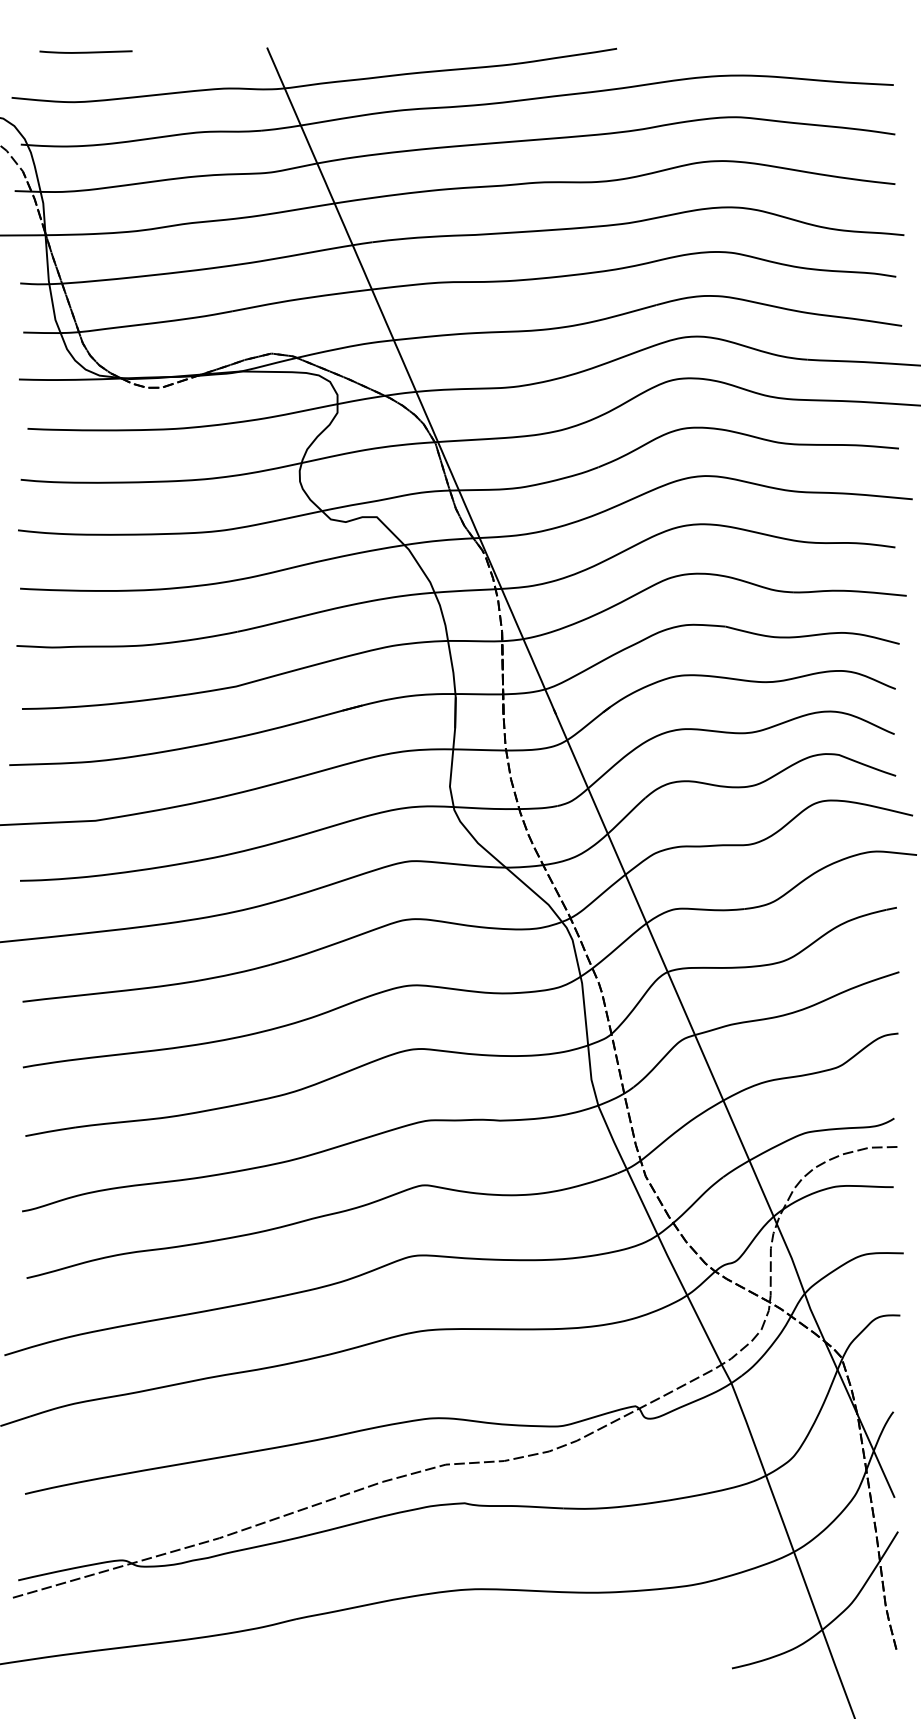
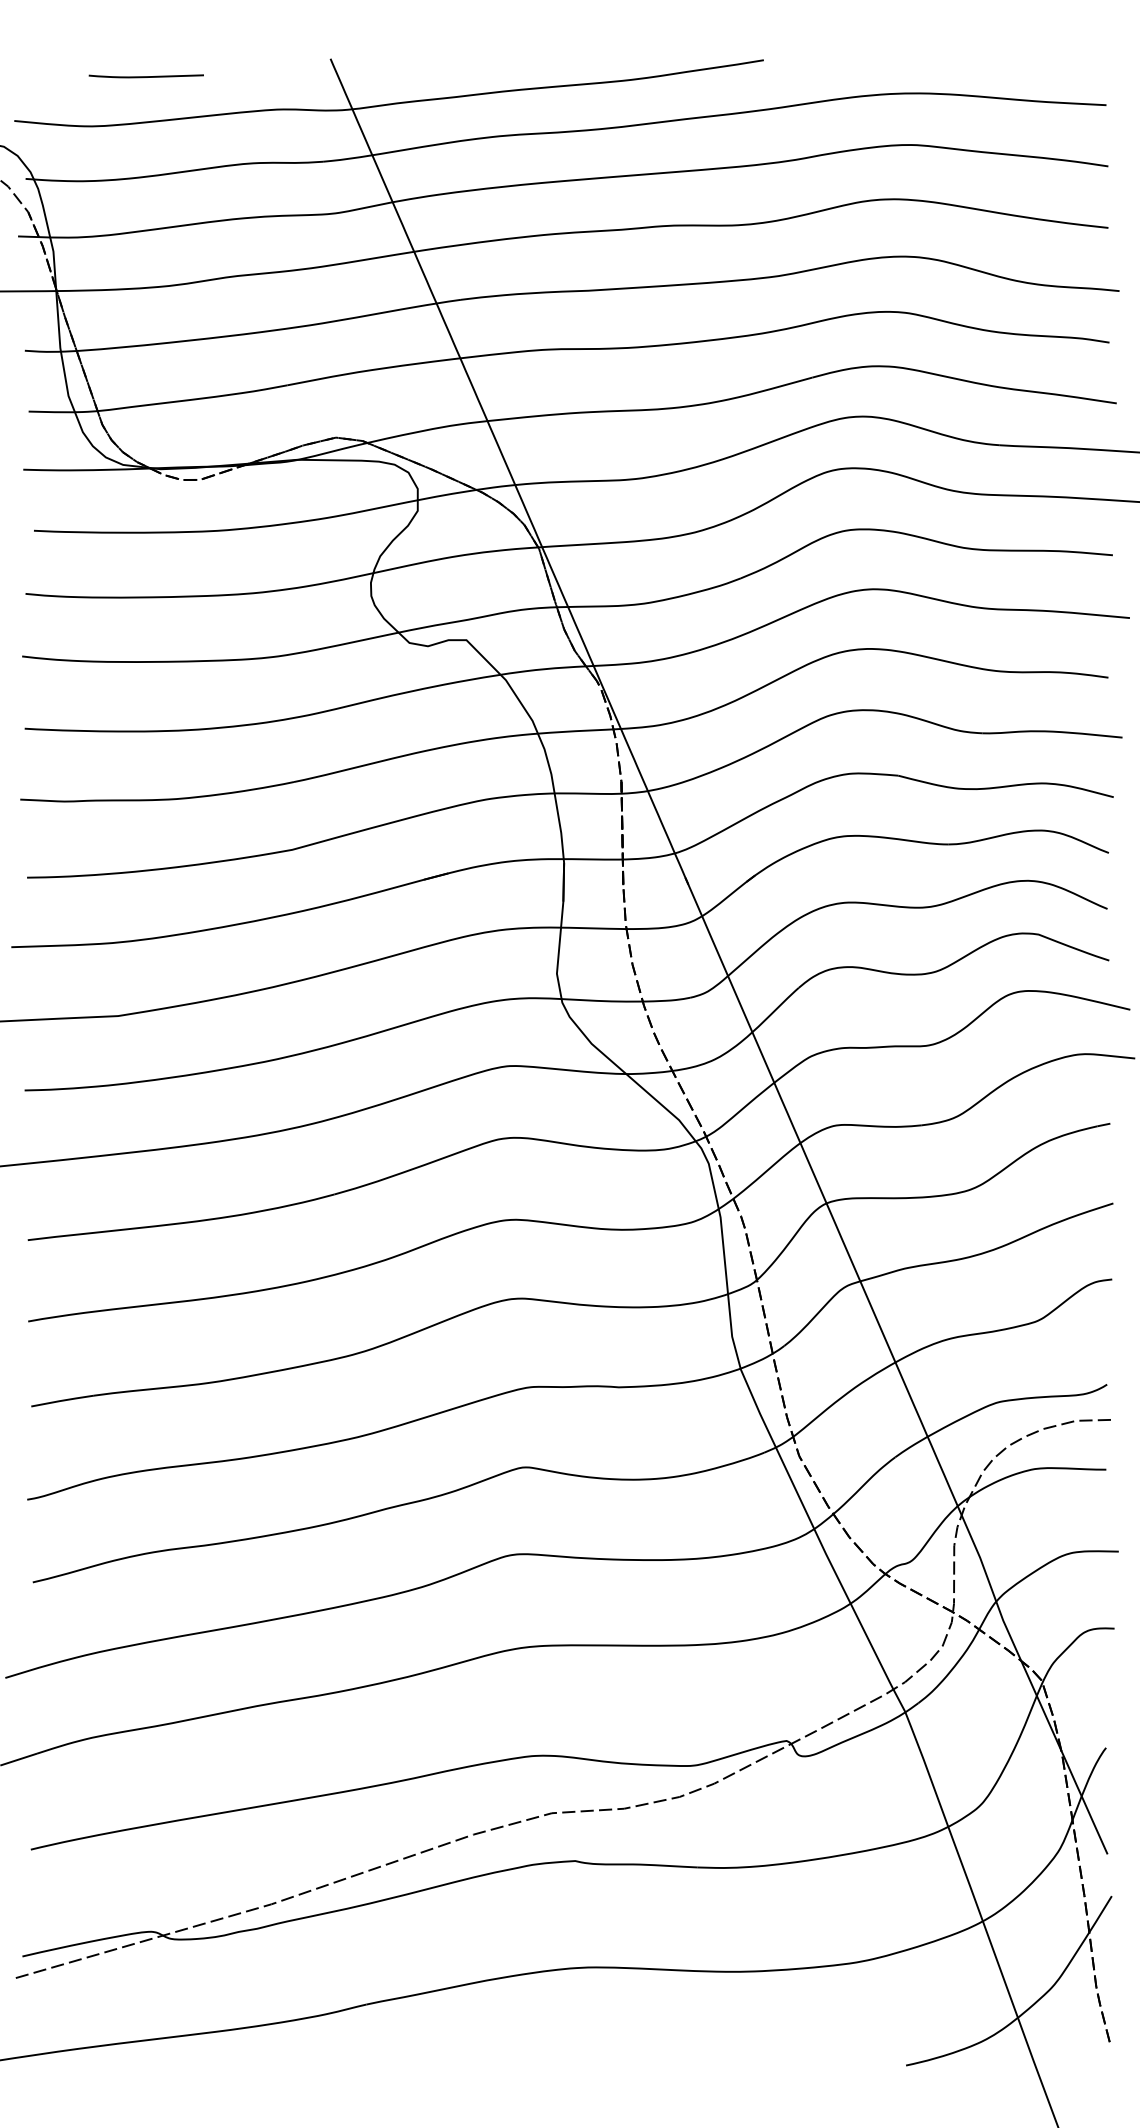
curve: (85, 52) -> (145, 76), moved

